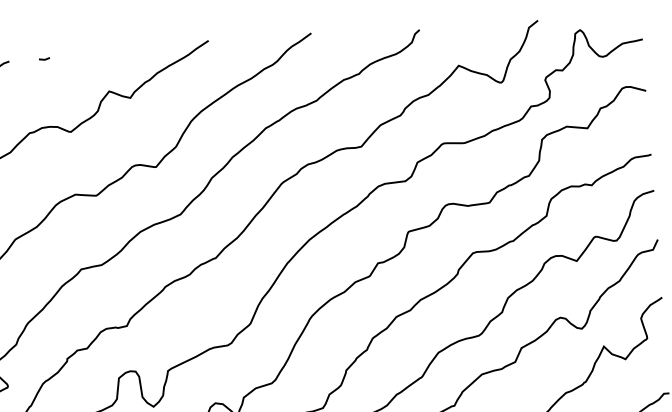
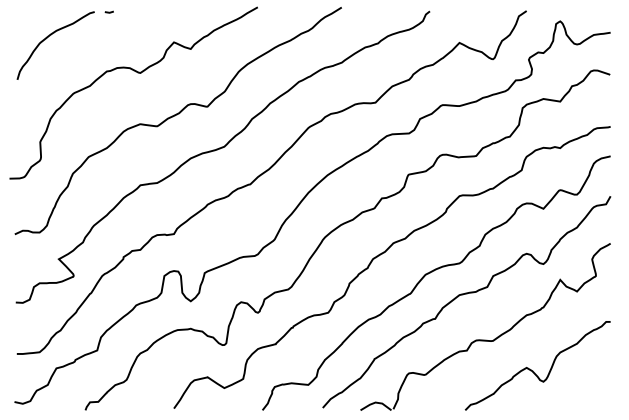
line: (43, 58) -> (108, 11), moved

